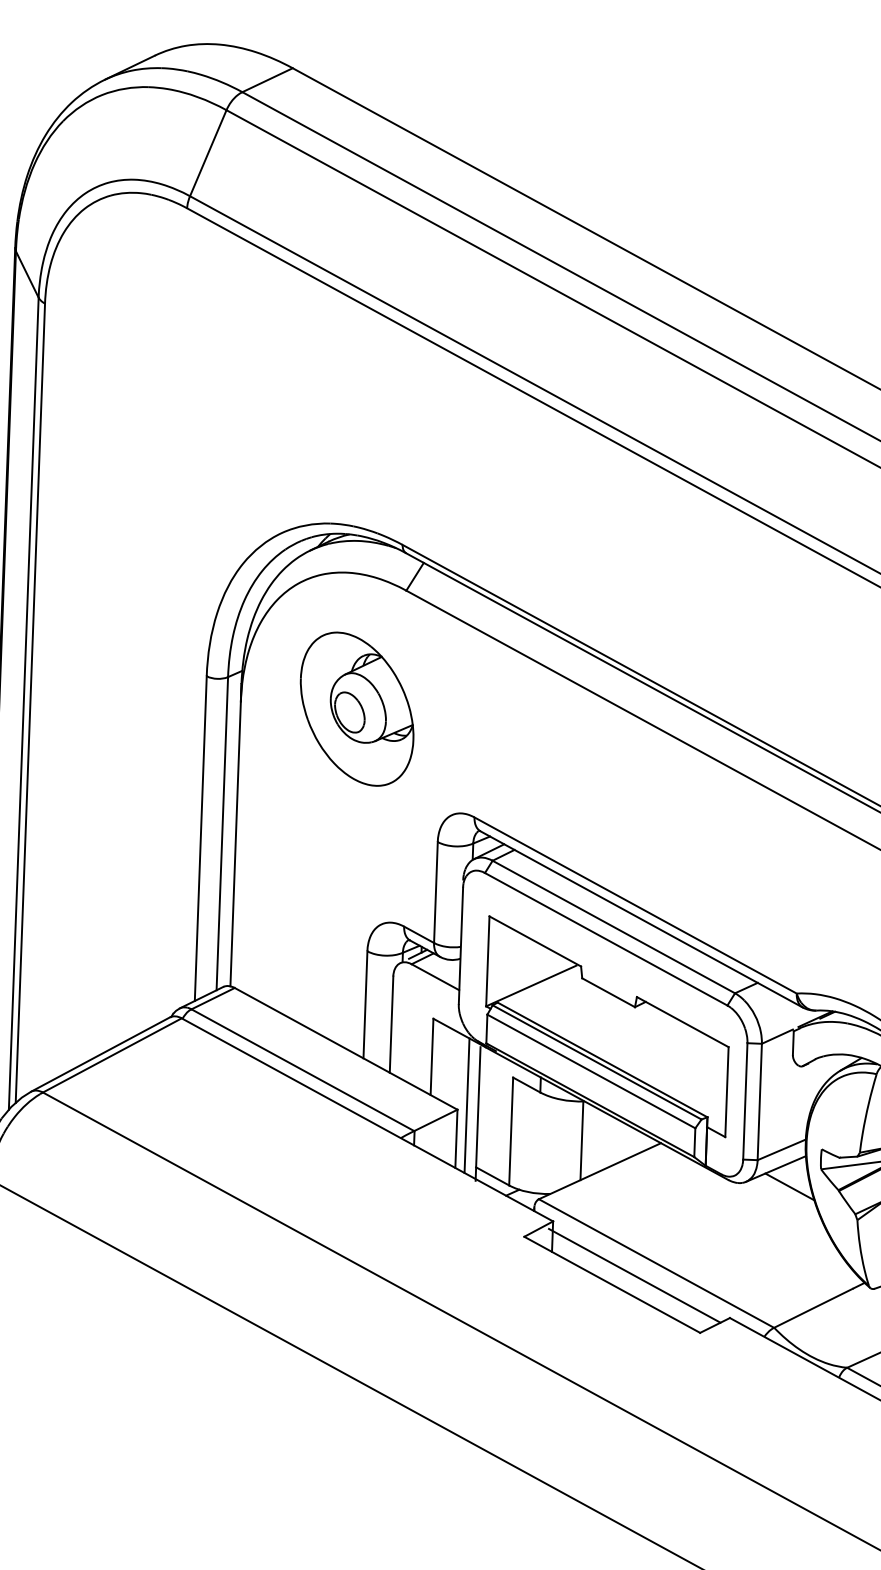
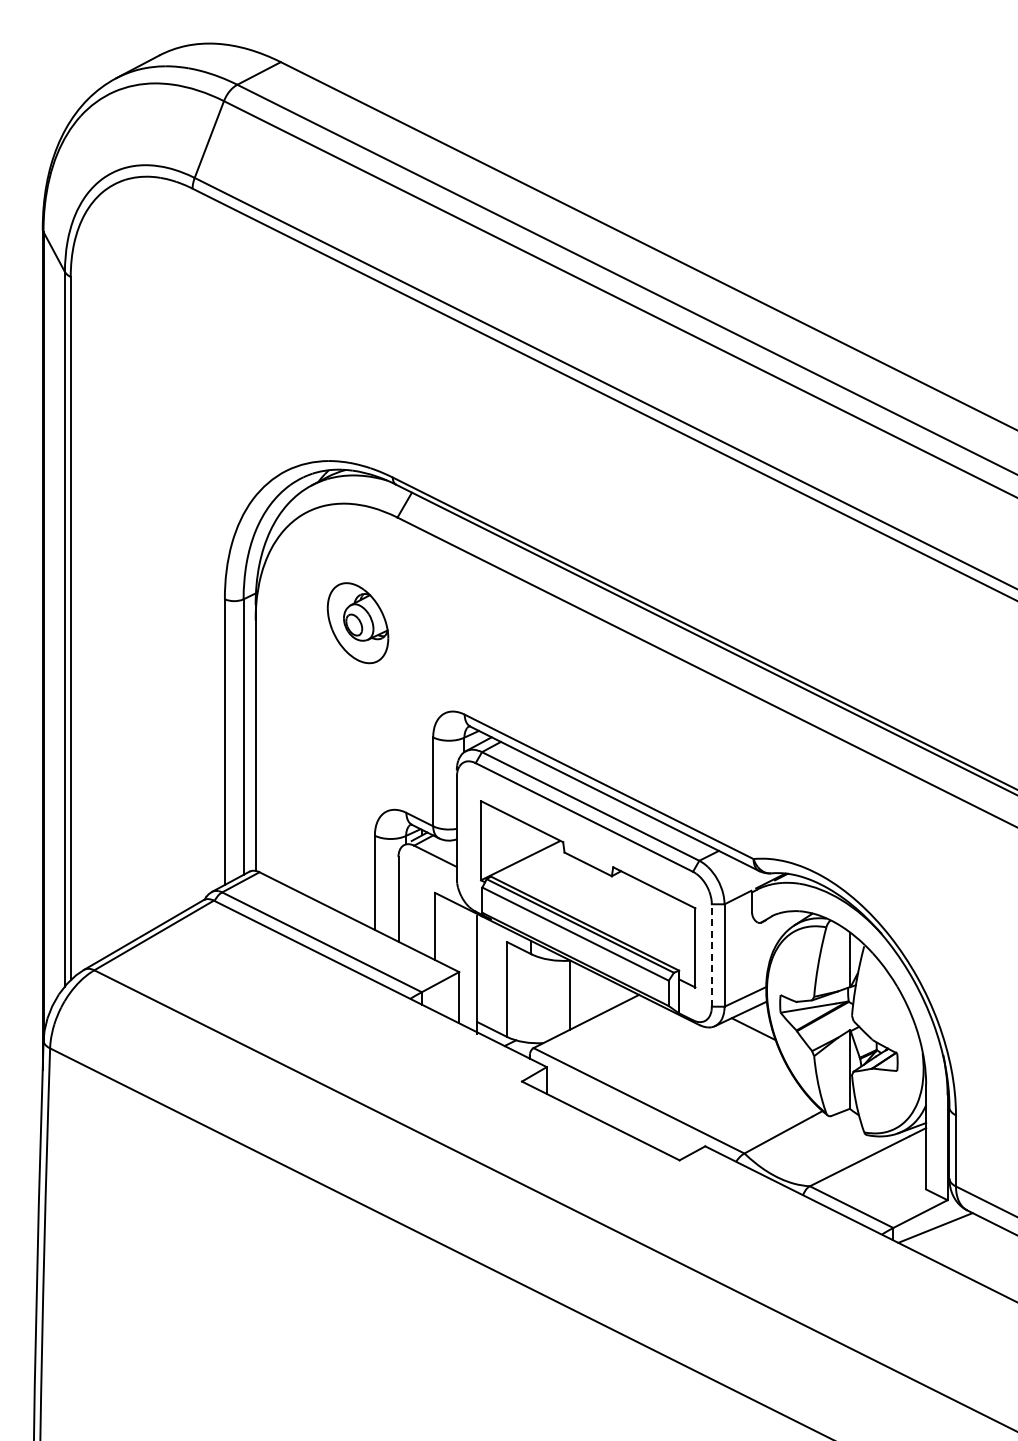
part: (356, 708) -> (357, 622), size x0.6
line: (744, 1100) -> (711, 954), solid -> dashed
line: (467, 1106) -> (467, 968), removed
line: (635, 1274) -> (620, 1111), removed

